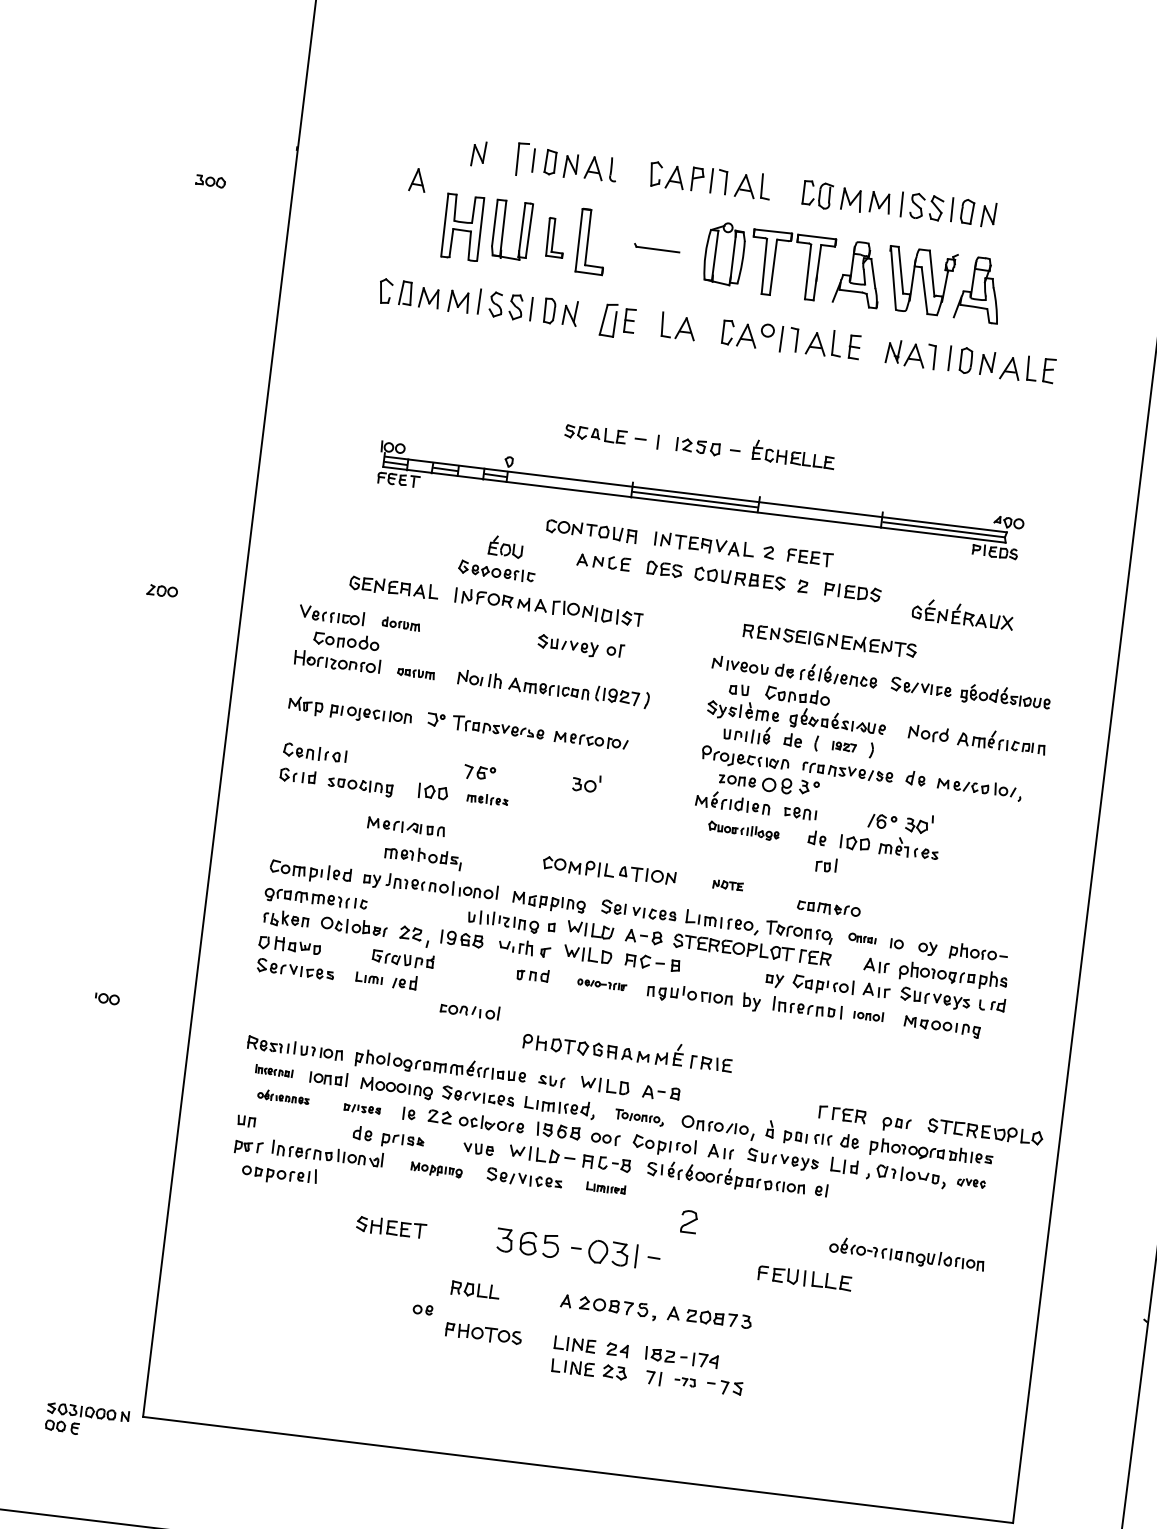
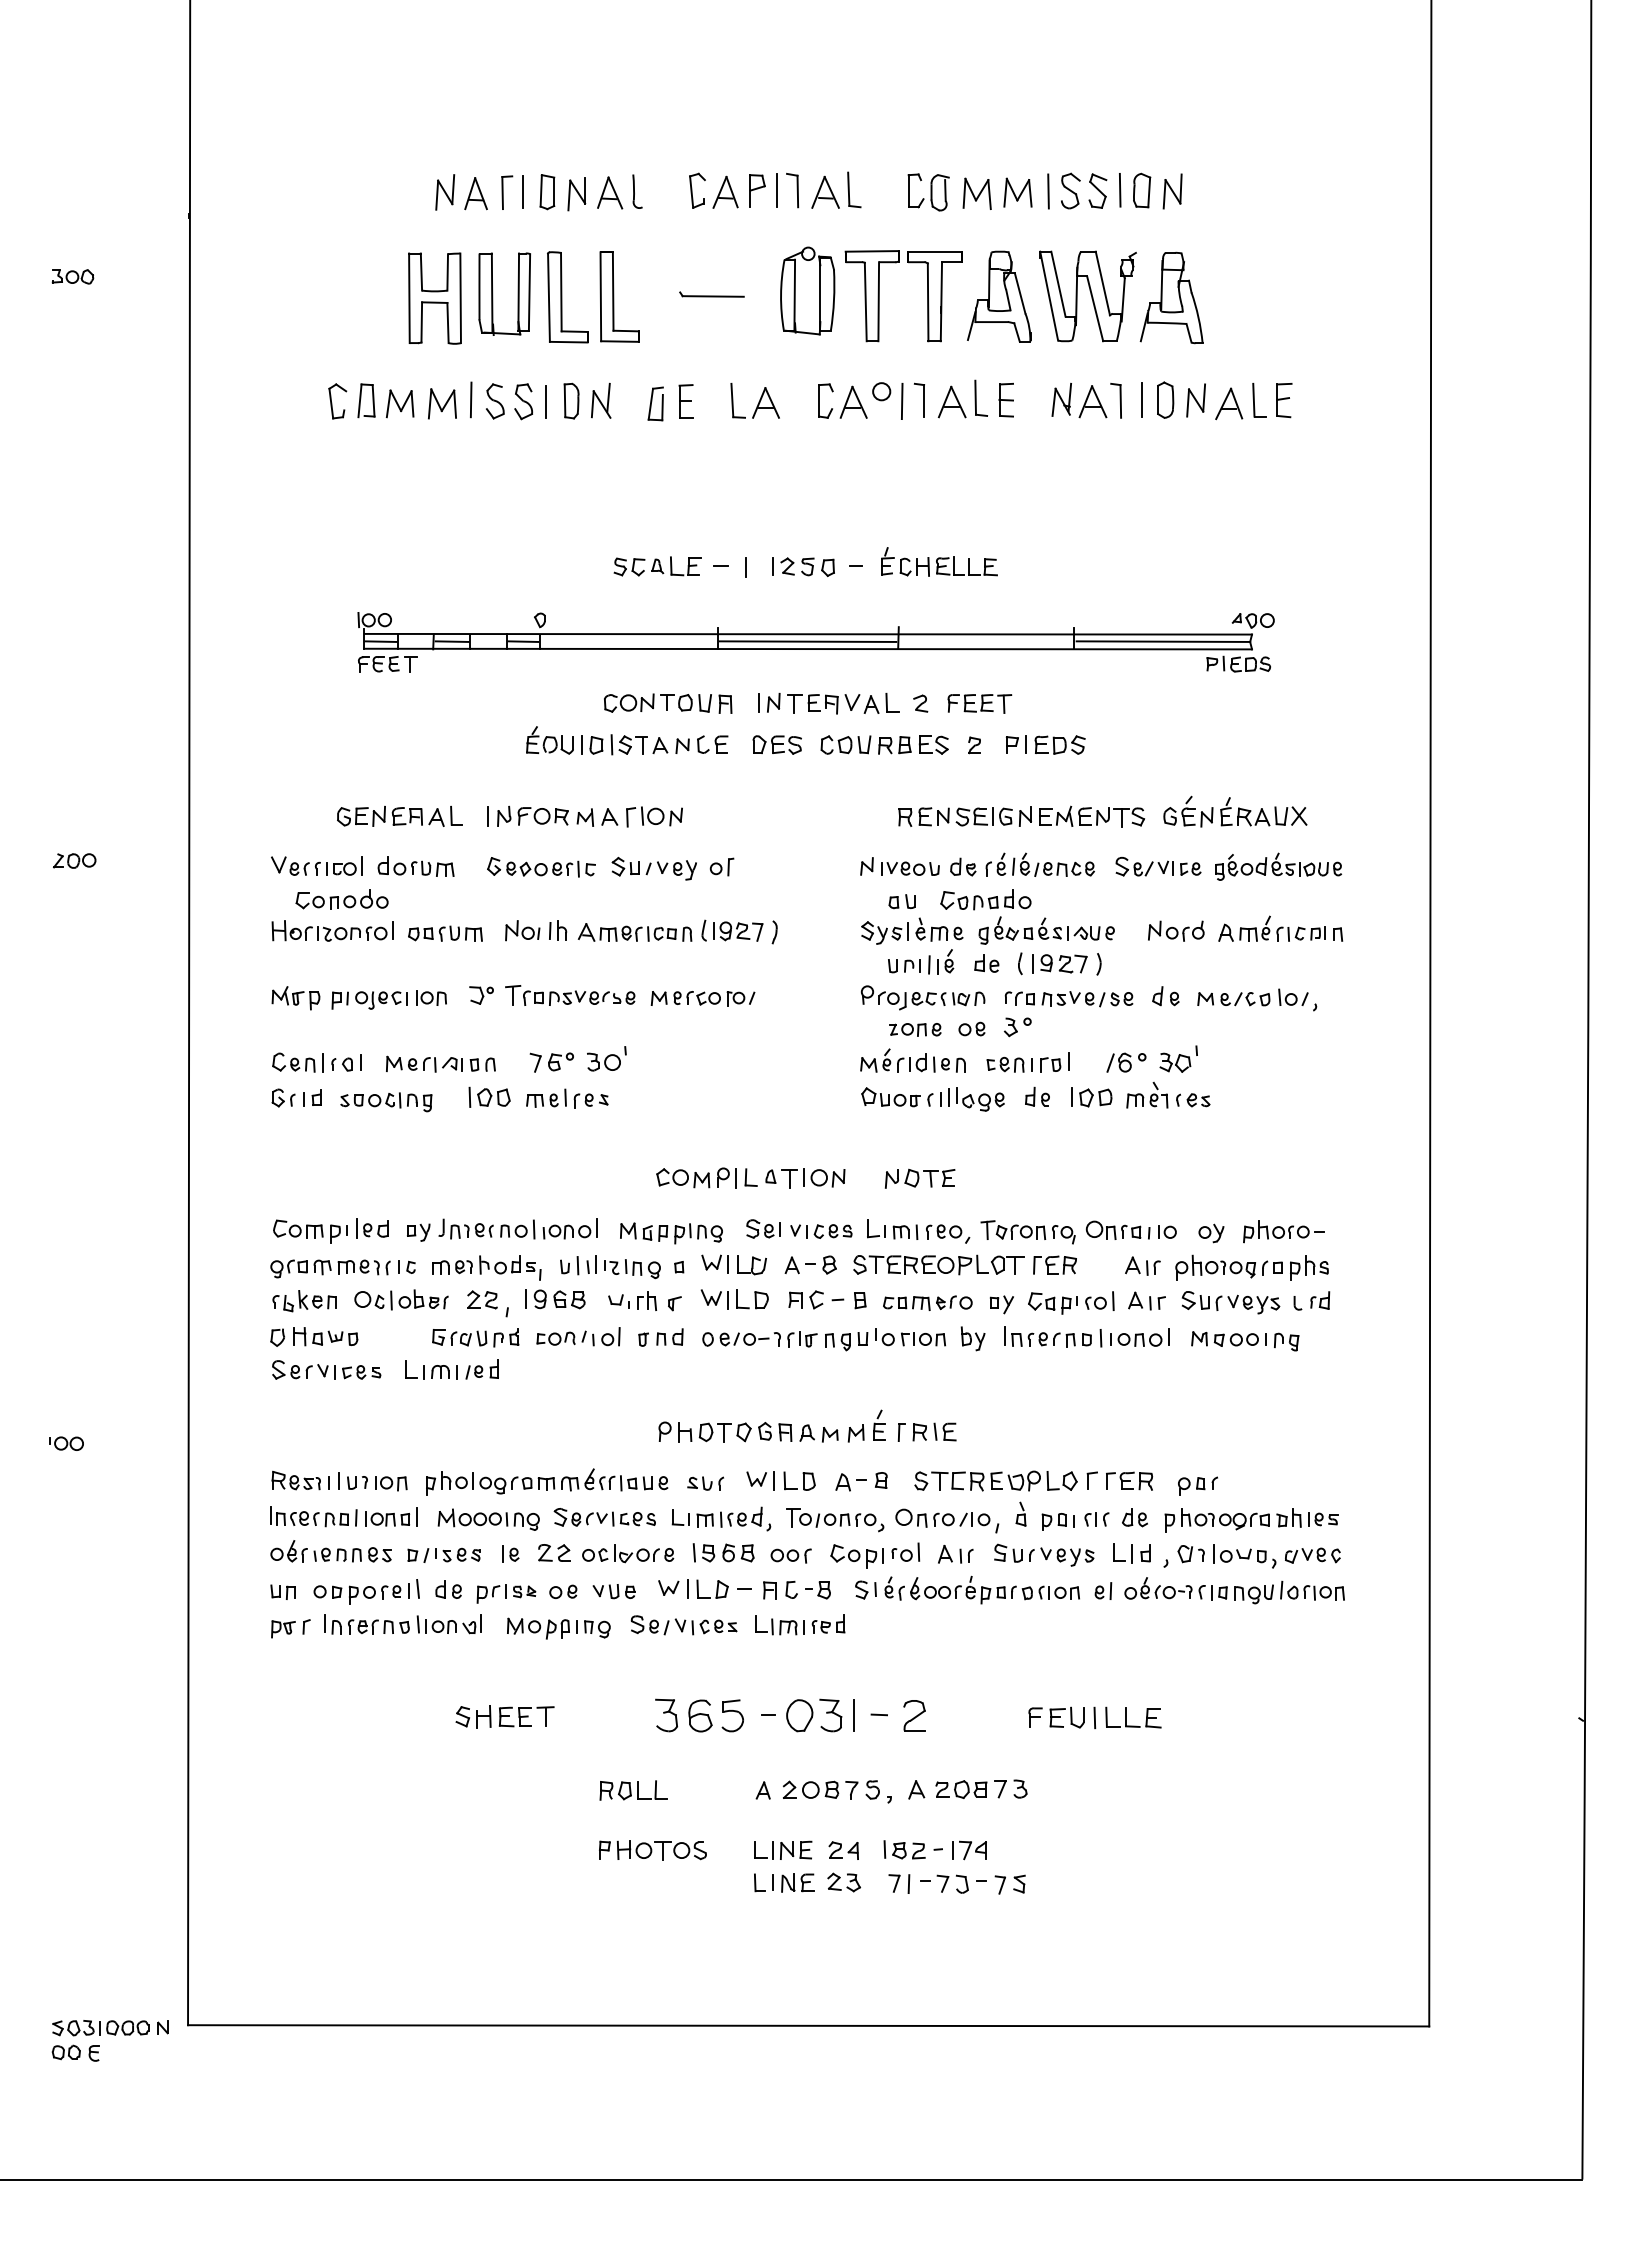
part: (522, 159) -> (507, 192), size x0.71
part: (417, 180) -> (475, 193), moved
part: (555, 237) -> (567, 297), size x1.67
part: (608, 319) -> (655, 403), size x0.71
part: (496, 571) -> (541, 867), moved
part: (963, 614) -> (1235, 811), moved
part: (619, 616) -> (614, 744), moved
part: (400, 623) -> (415, 866), size x1.43
part: (416, 673) -> (445, 933), size x1.43
part: (844, 746) -> (1059, 963), size x1.67
part: (586, 782) -> (606, 1058), moved
part: (776, 784) -> (971, 1028), size x0.62
part: (487, 799) -> (567, 1098), size x1.43
part: (406, 826) -> (440, 1063), moved
part: (743, 831) -> (932, 1099), size x1.43
part: (423, 857) -> (486, 1267), moved
part: (826, 865) -> (1054, 1062), moved
part: (727, 885) -> (919, 1178), size x1.67
part: (828, 908) -> (927, 1302), moved
part: (862, 937) -> (1117, 1229), size x1.67
part: (369, 977) -> (431, 1369), size x1.43
part: (601, 984) -> (759, 1339), size x1.67
part: (470, 1009) -> (578, 1336), moved
part: (868, 1015) -> (1139, 1337), size x1.43
part: (274, 1070) -> (313, 1516), size x1.67
part: (283, 1096) -> (330, 1551), size x1.67
part: (362, 1108) -> (443, 1554), size x1.43
part: (639, 1118) -> (835, 1520), size x1.43
part: (985, 1131) -> (995, 1480), moved
part: (436, 1170) -> (558, 1628), size x1.43
part: (279, 1173) -> (366, 1591), moved
part: (971, 1183) -> (1312, 1555), size x1.43
part: (606, 1187) -> (800, 1624), size x1.67
part: (689, 1221) -> (914, 1715), moved
part: (906, 1254) -> (1234, 1590), moved
part: (423, 1309) -> (563, 1591), moved
part: (685, 1381) -> (944, 1883), size x1.67

